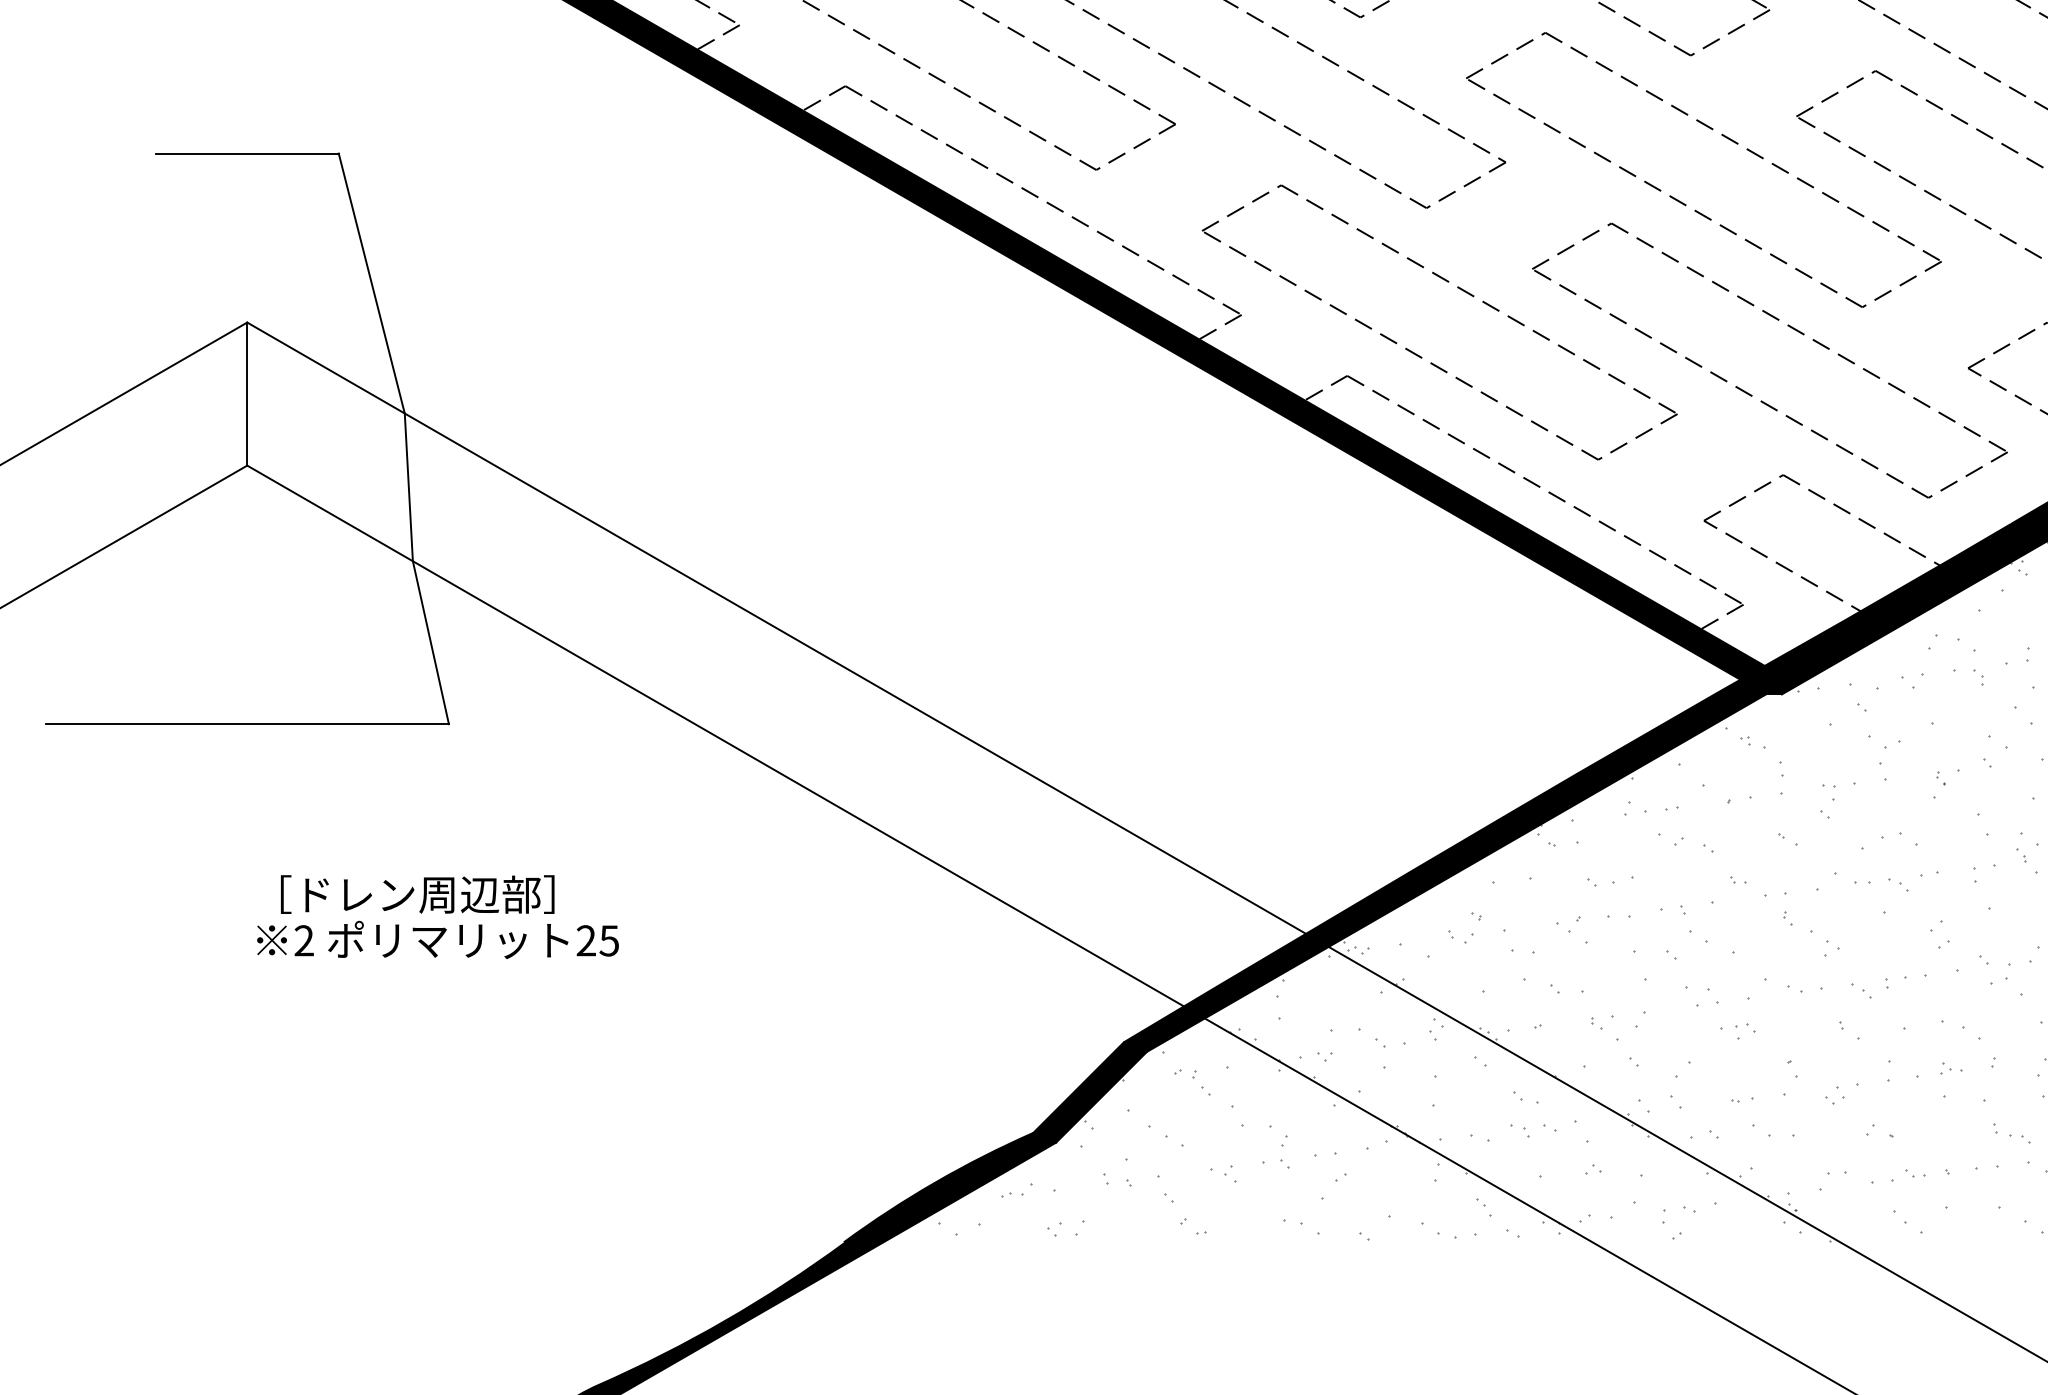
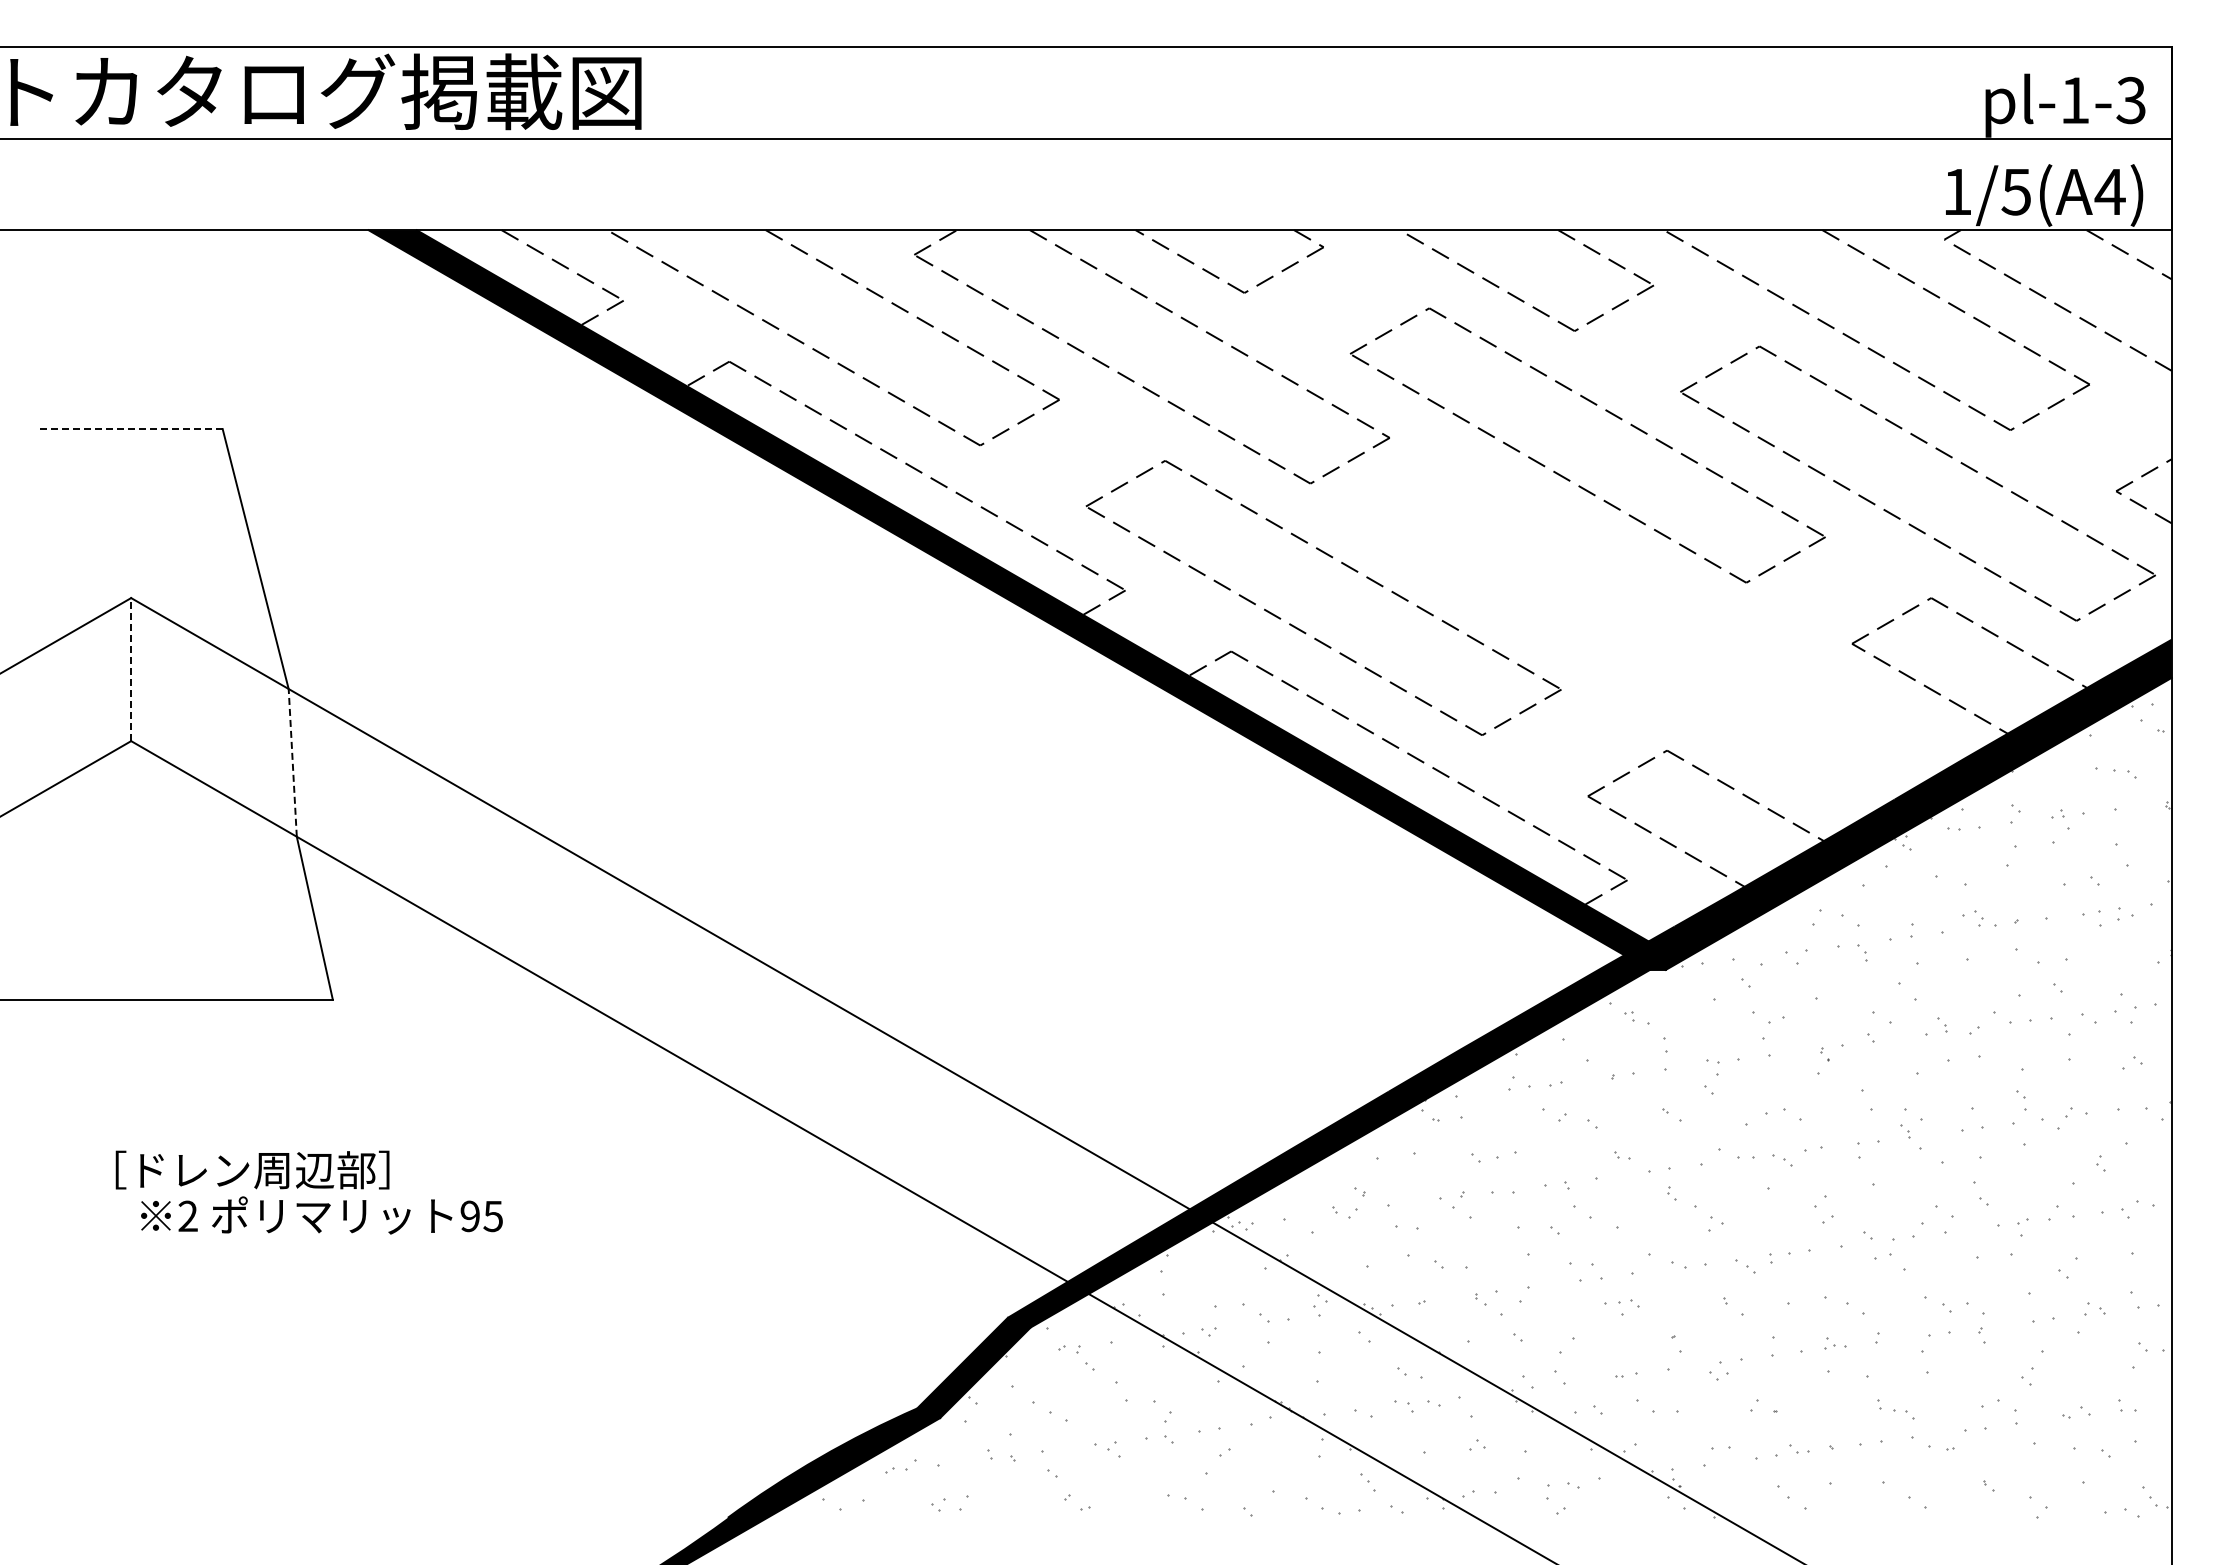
line: (247, 153) -> (131, 429), solid -> dashed
part: (1788, 326) -> (1672, 602), removed
line: (247, 393) -> (131, 669), solid -> dashed
line: (408, 486) -> (292, 762), solid -> dashed
text: (417, 893) -> (252, 1169), moved
text: (585, 940) -> (469, 1216), 25 -> 95

